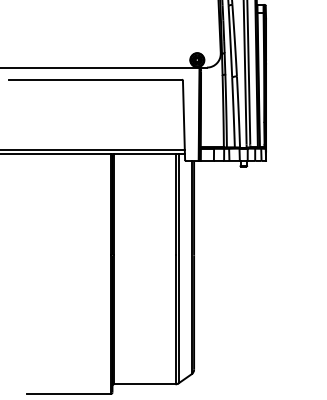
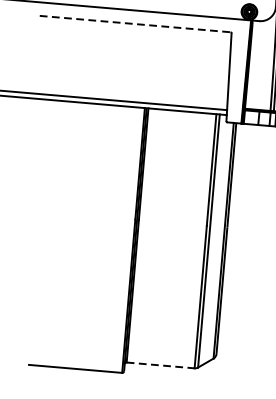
line: (96, 79) -> (136, 23), solid -> dashed
line: (144, 384) -> (160, 365), solid -> dashed

